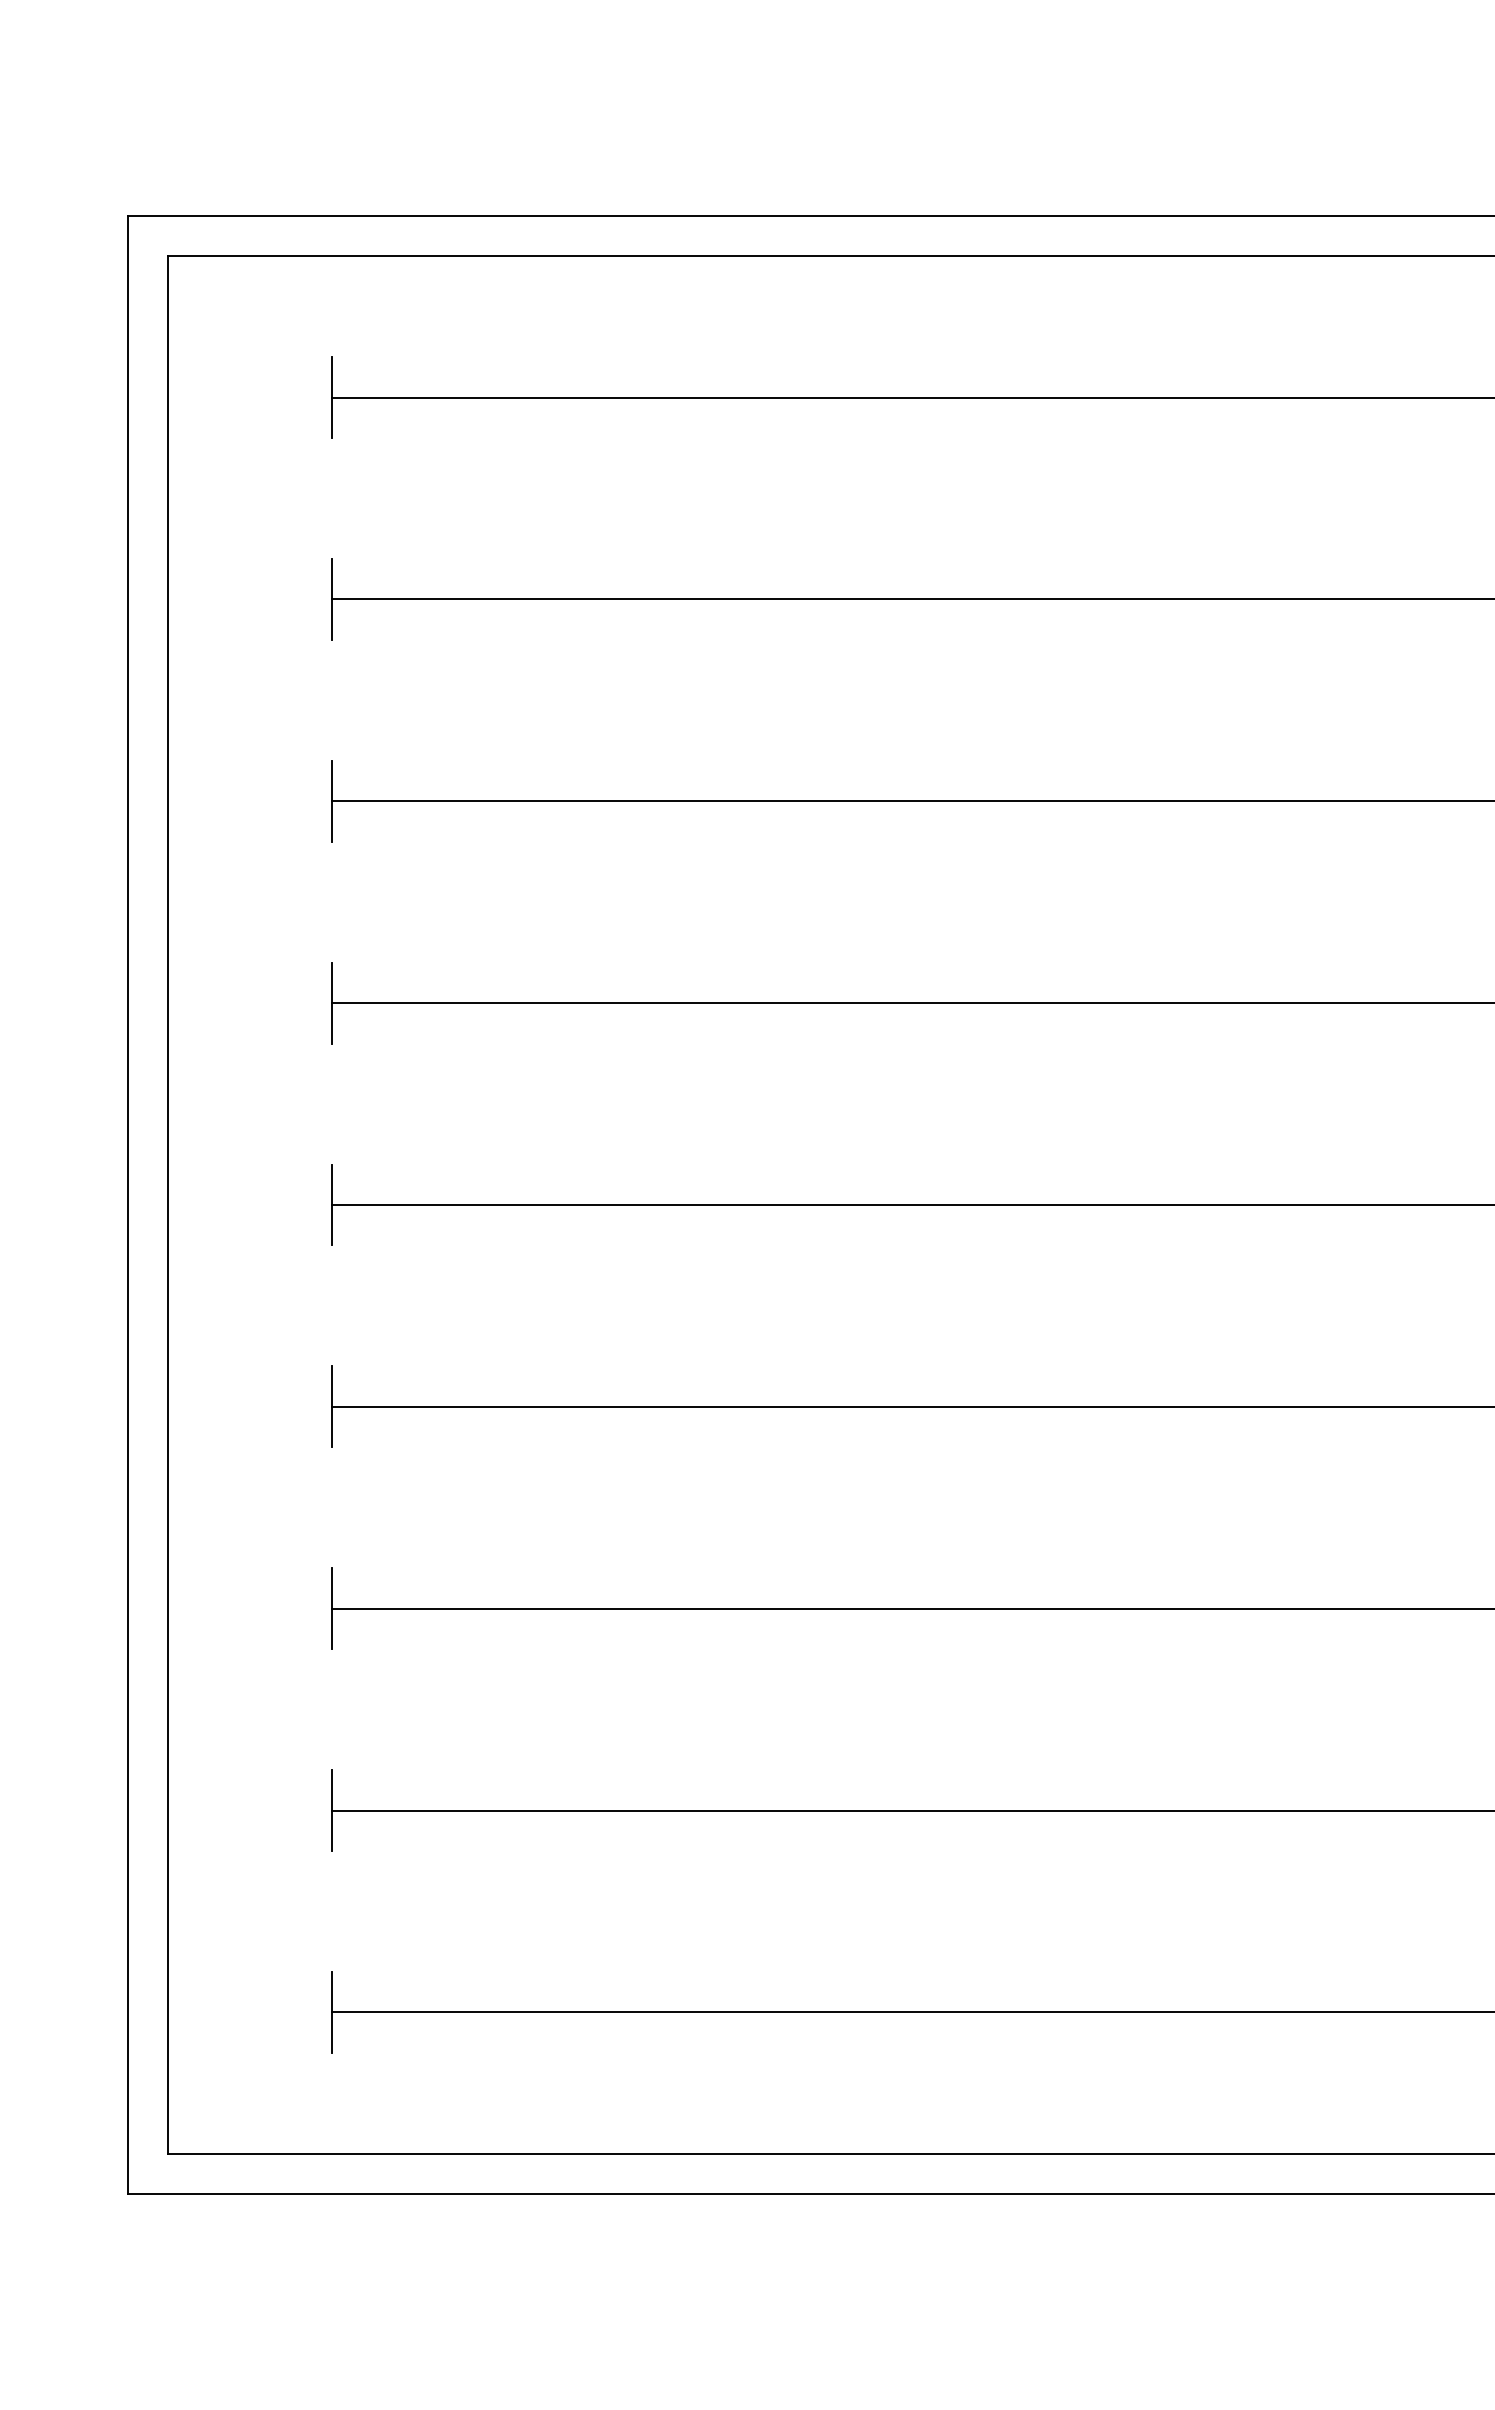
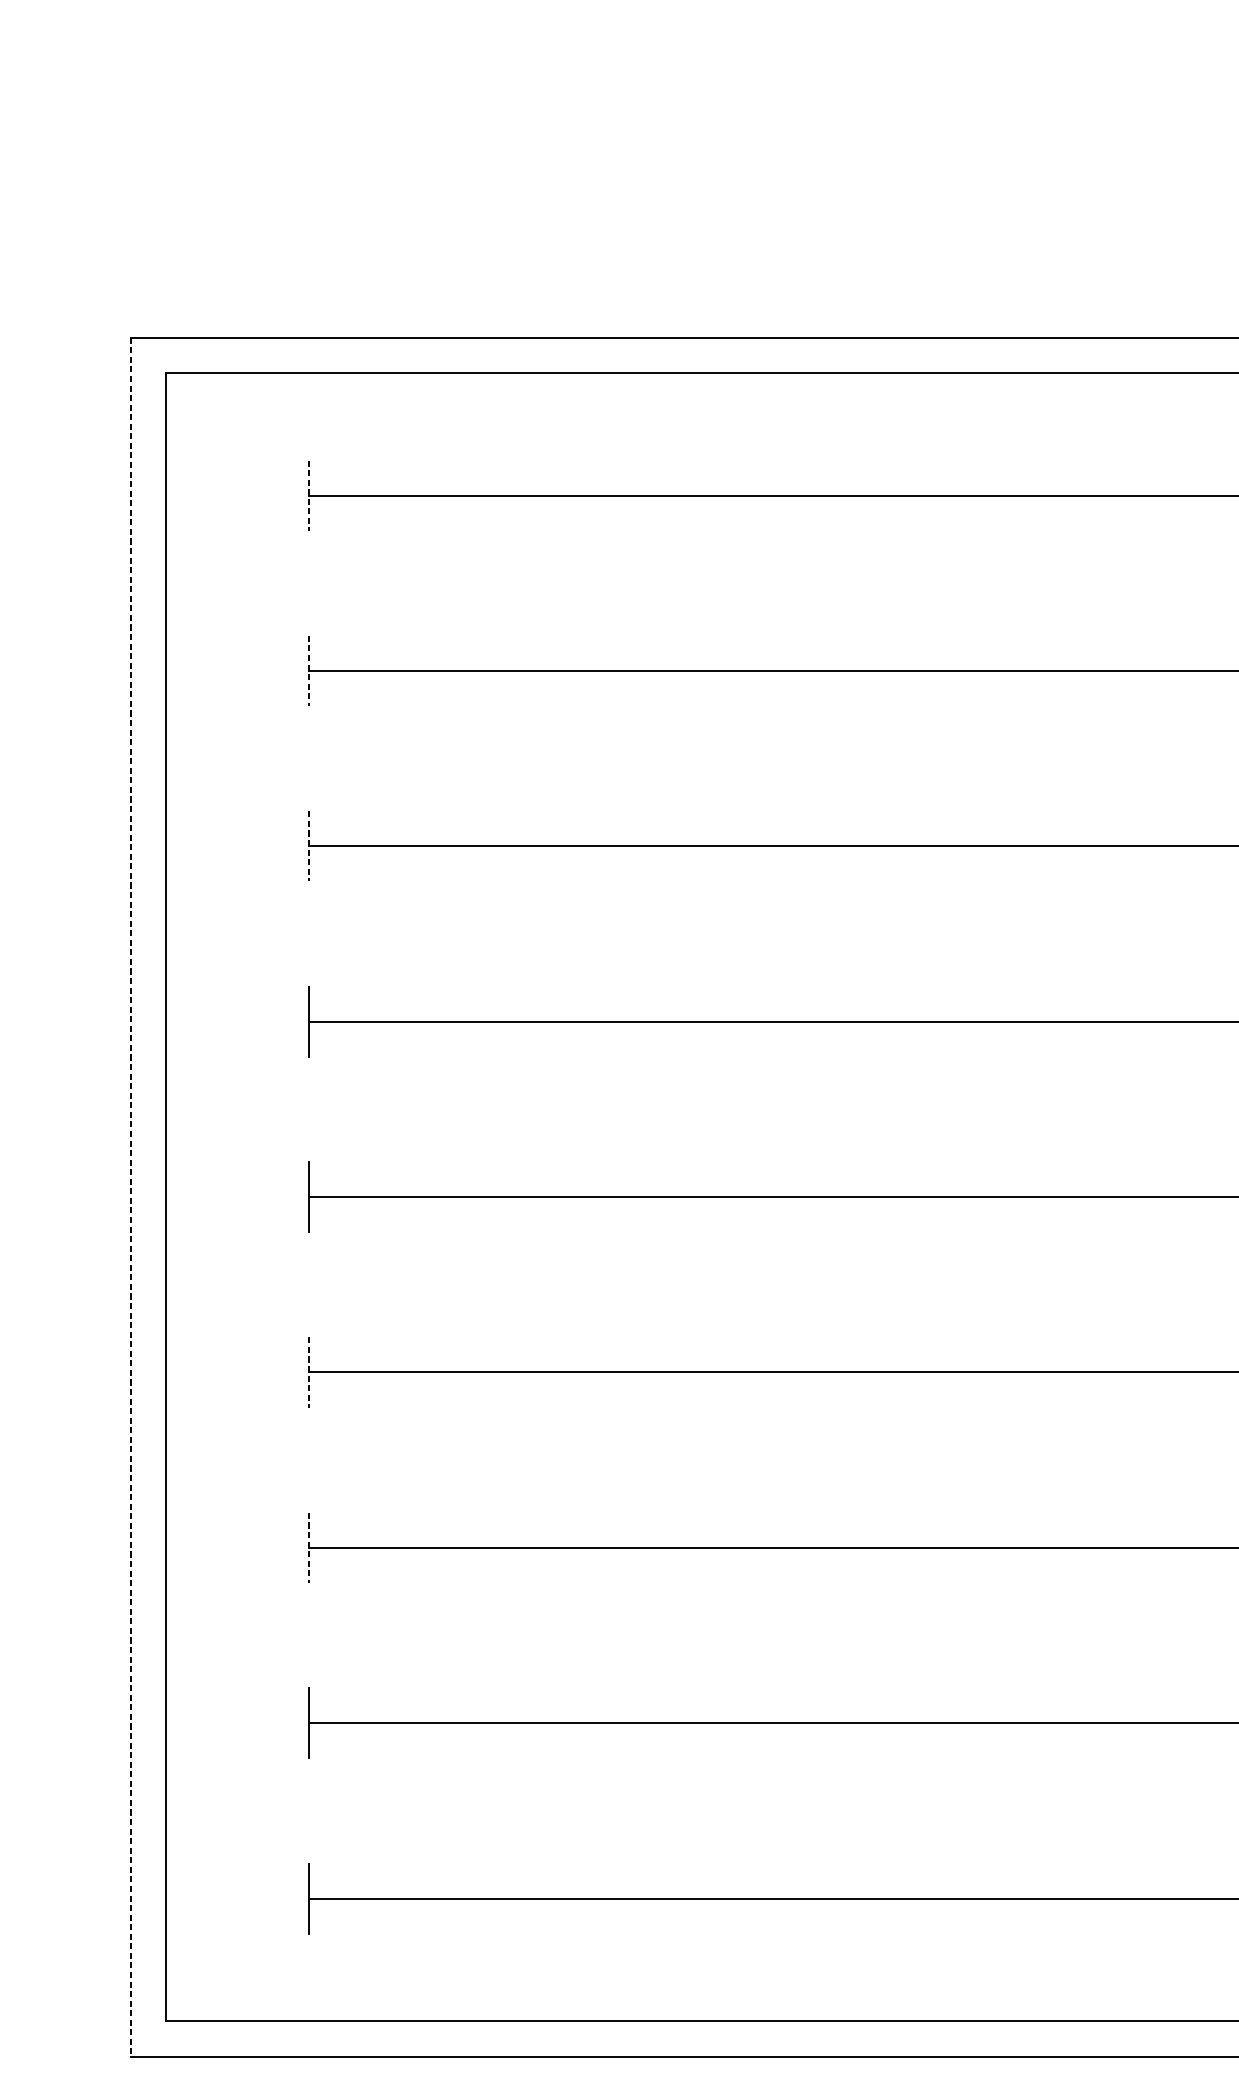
line: (331, 398) -> (308, 496), solid -> dashed
line: (331, 599) -> (308, 671), solid -> dashed
line: (331, 801) -> (308, 846), solid -> dashed
line: (127, 1205) -> (130, 1197), solid -> dashed
line: (331, 1407) -> (308, 1373), solid -> dashed
line: (331, 1609) -> (308, 1548), solid -> dashed

